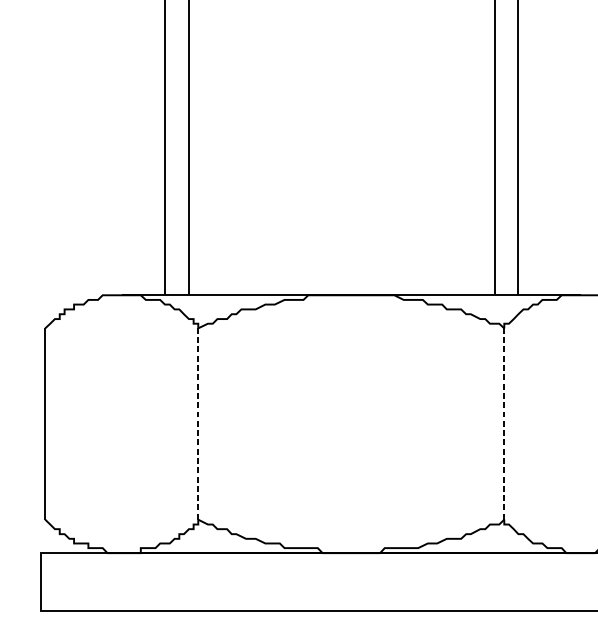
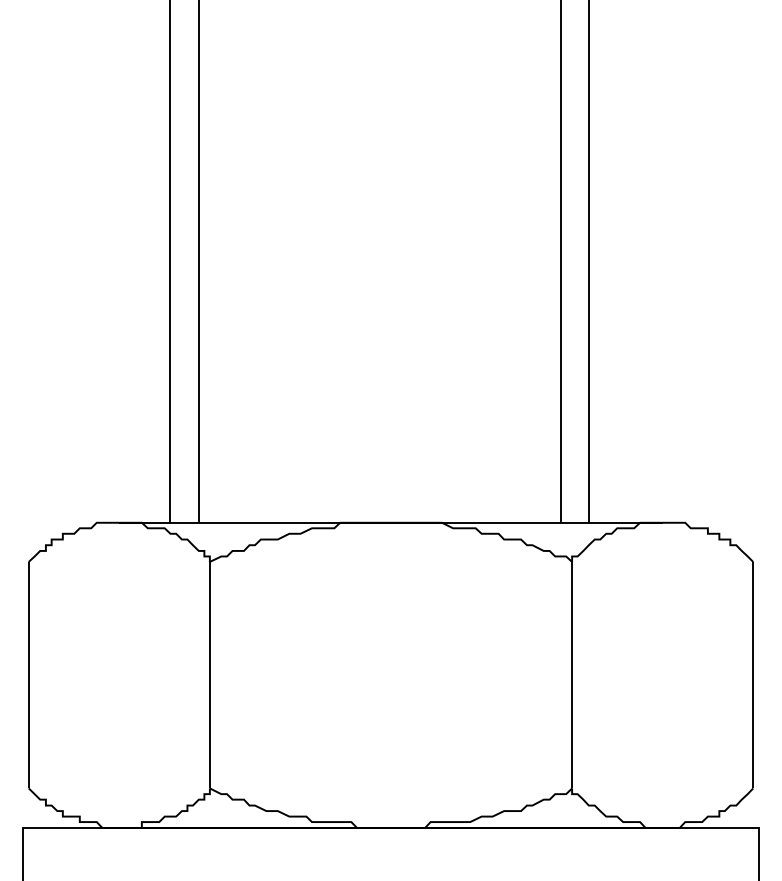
line: (197, 423) -> (209, 674), dashed -> solid
line: (504, 423) -> (572, 674), dashed -> solid

